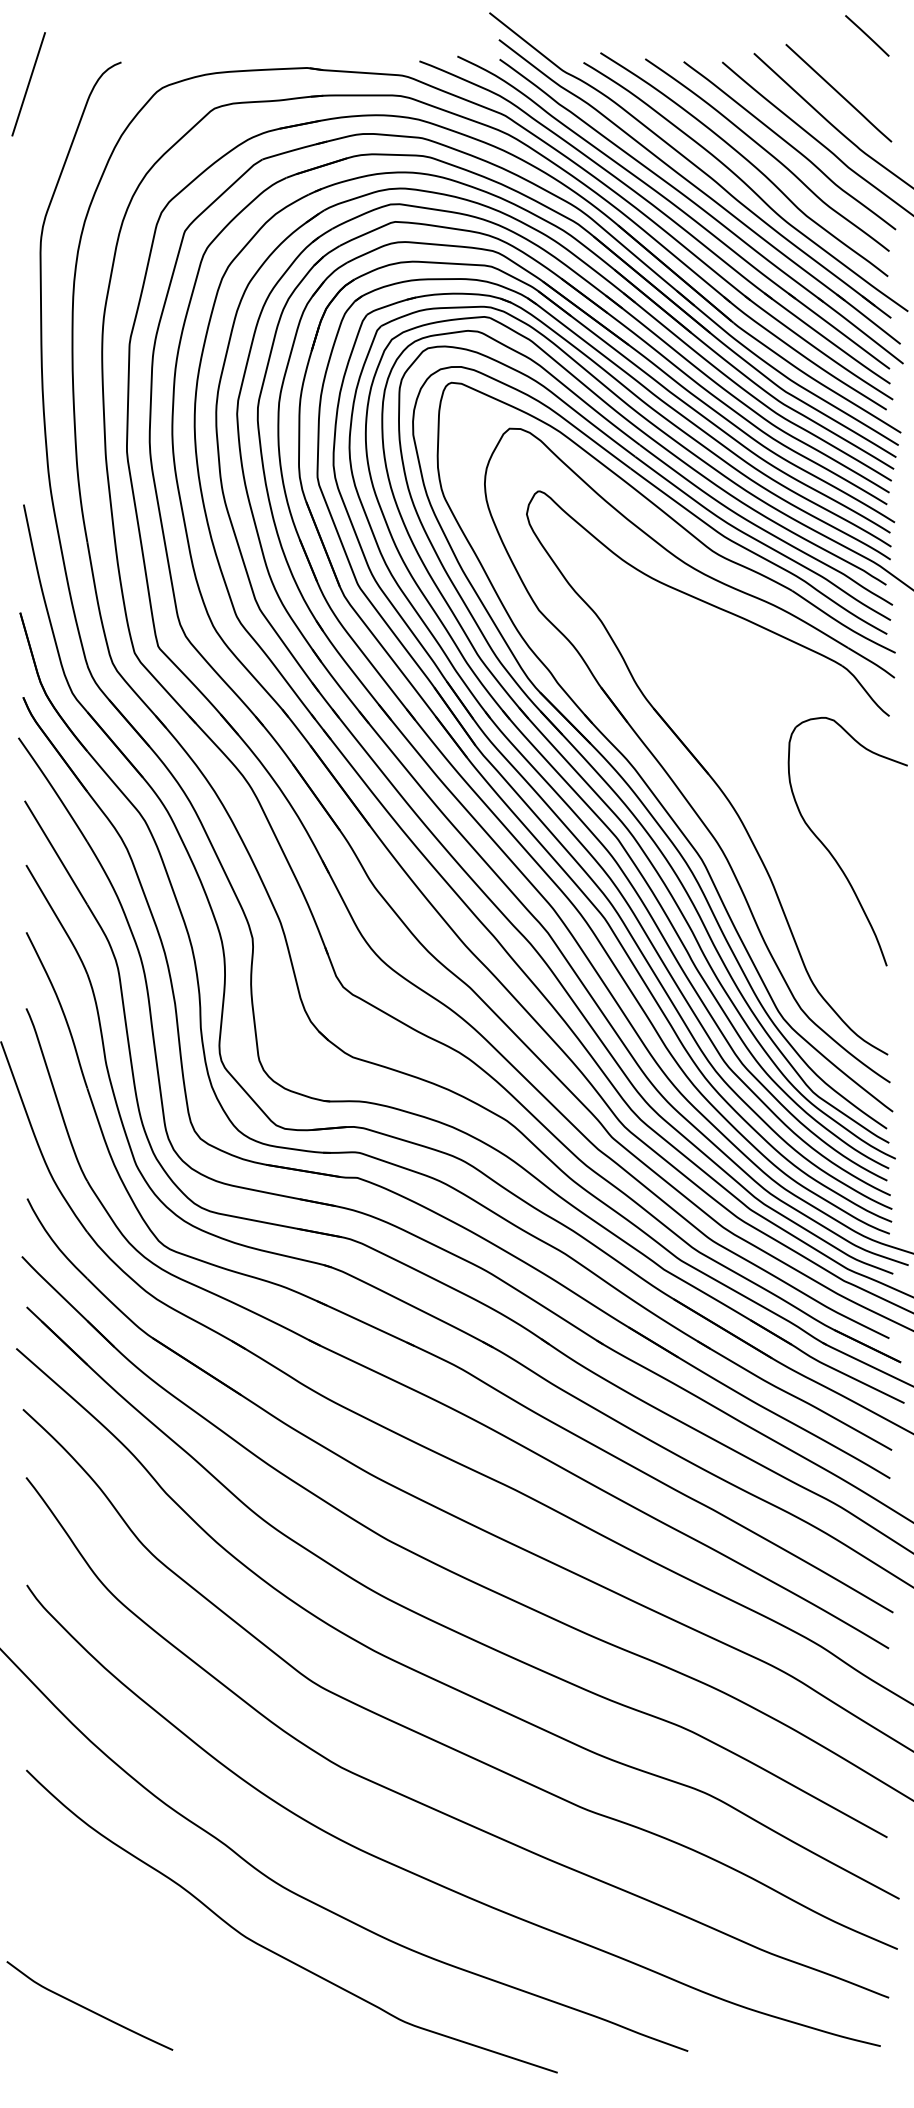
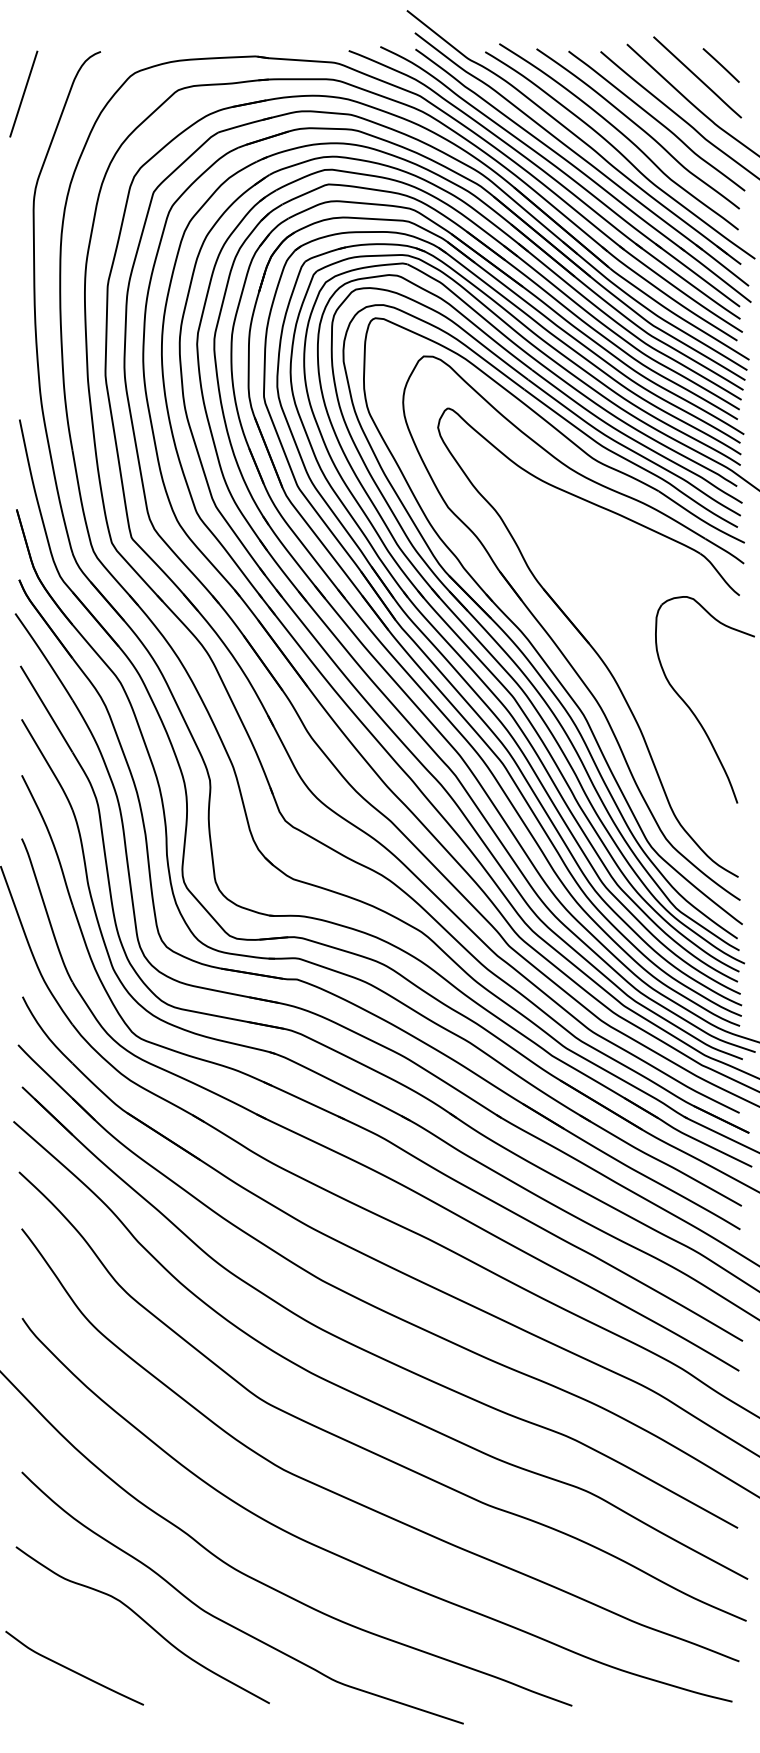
line: (867, 35) -> (721, 65), moved
line: (28, 84) -> (23, 94), moved
curve: (173, 1950) -> (144, 1622), added

